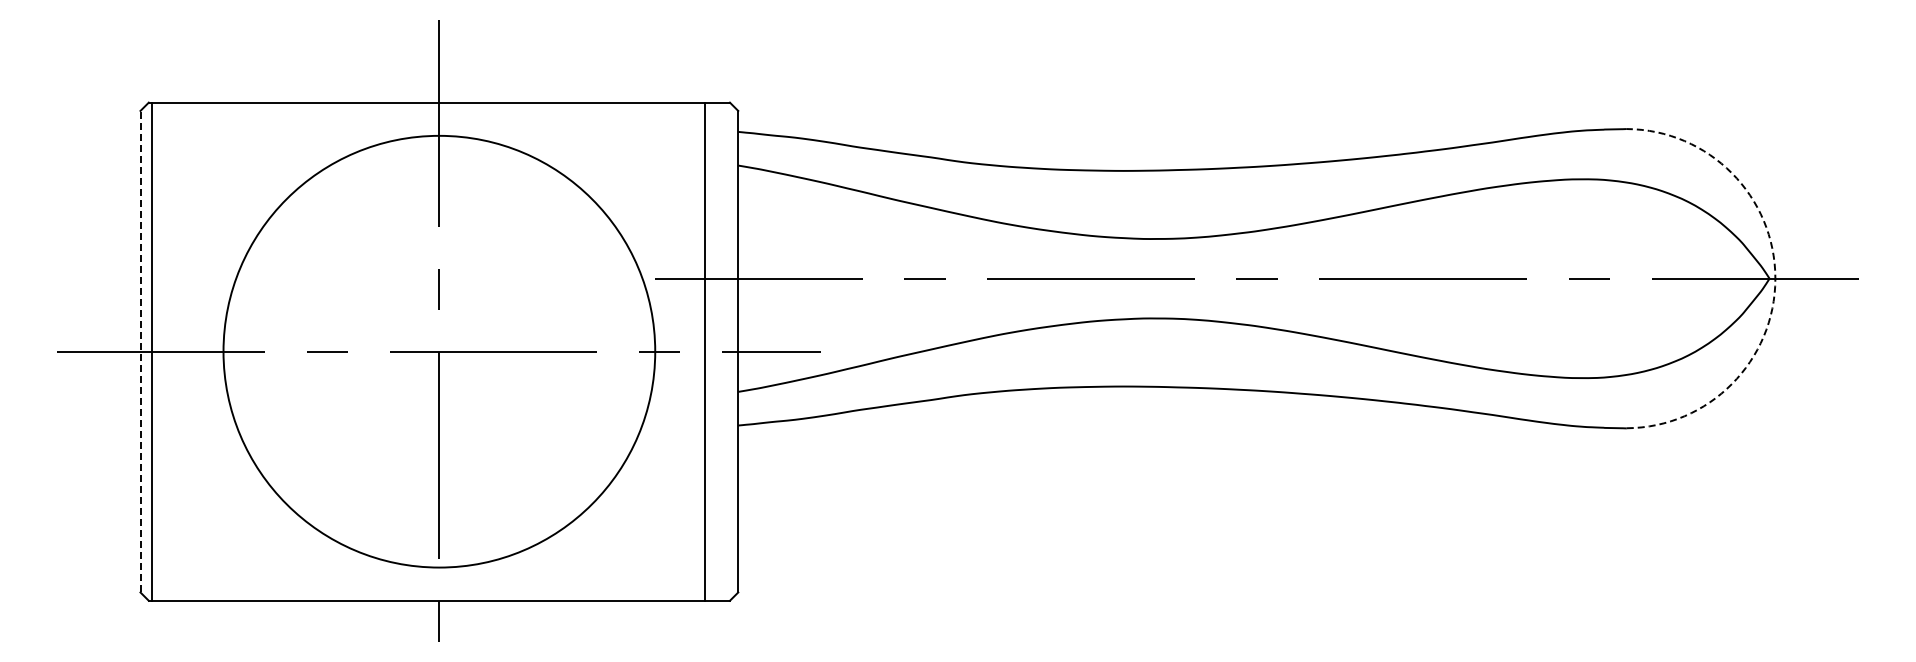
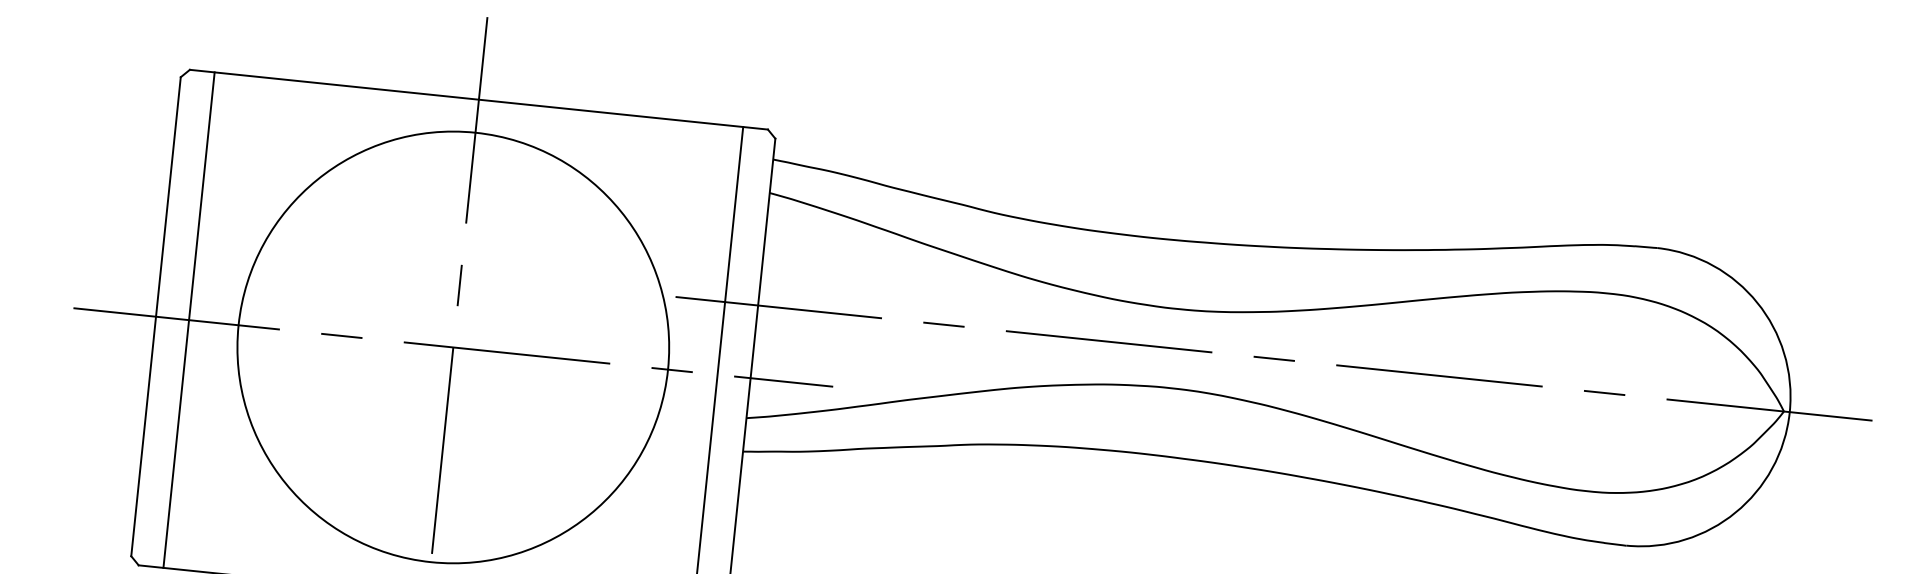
arc: (1775, 278) -> (1789, 411), dashed -> solid
line: (140, 351) -> (156, 316), dashed -> solid
line: (151, 351) -> (188, 319), moved

